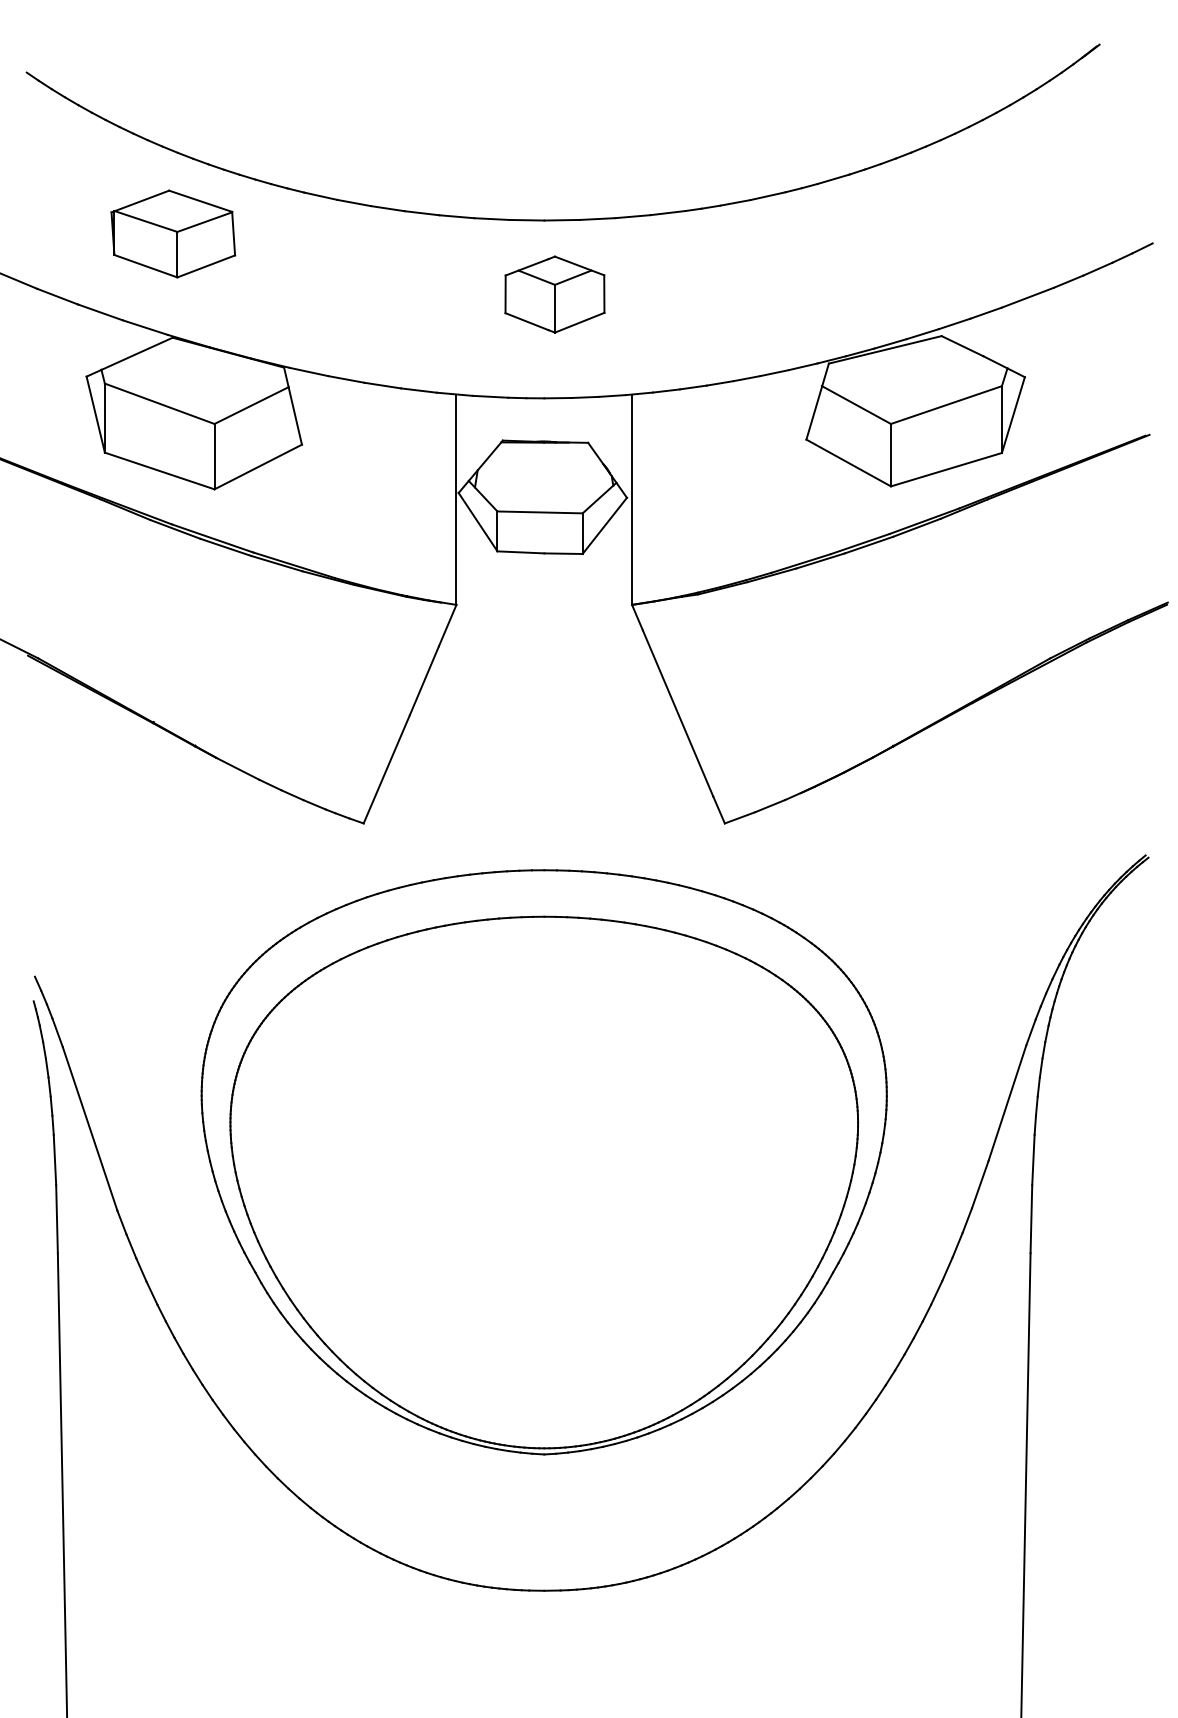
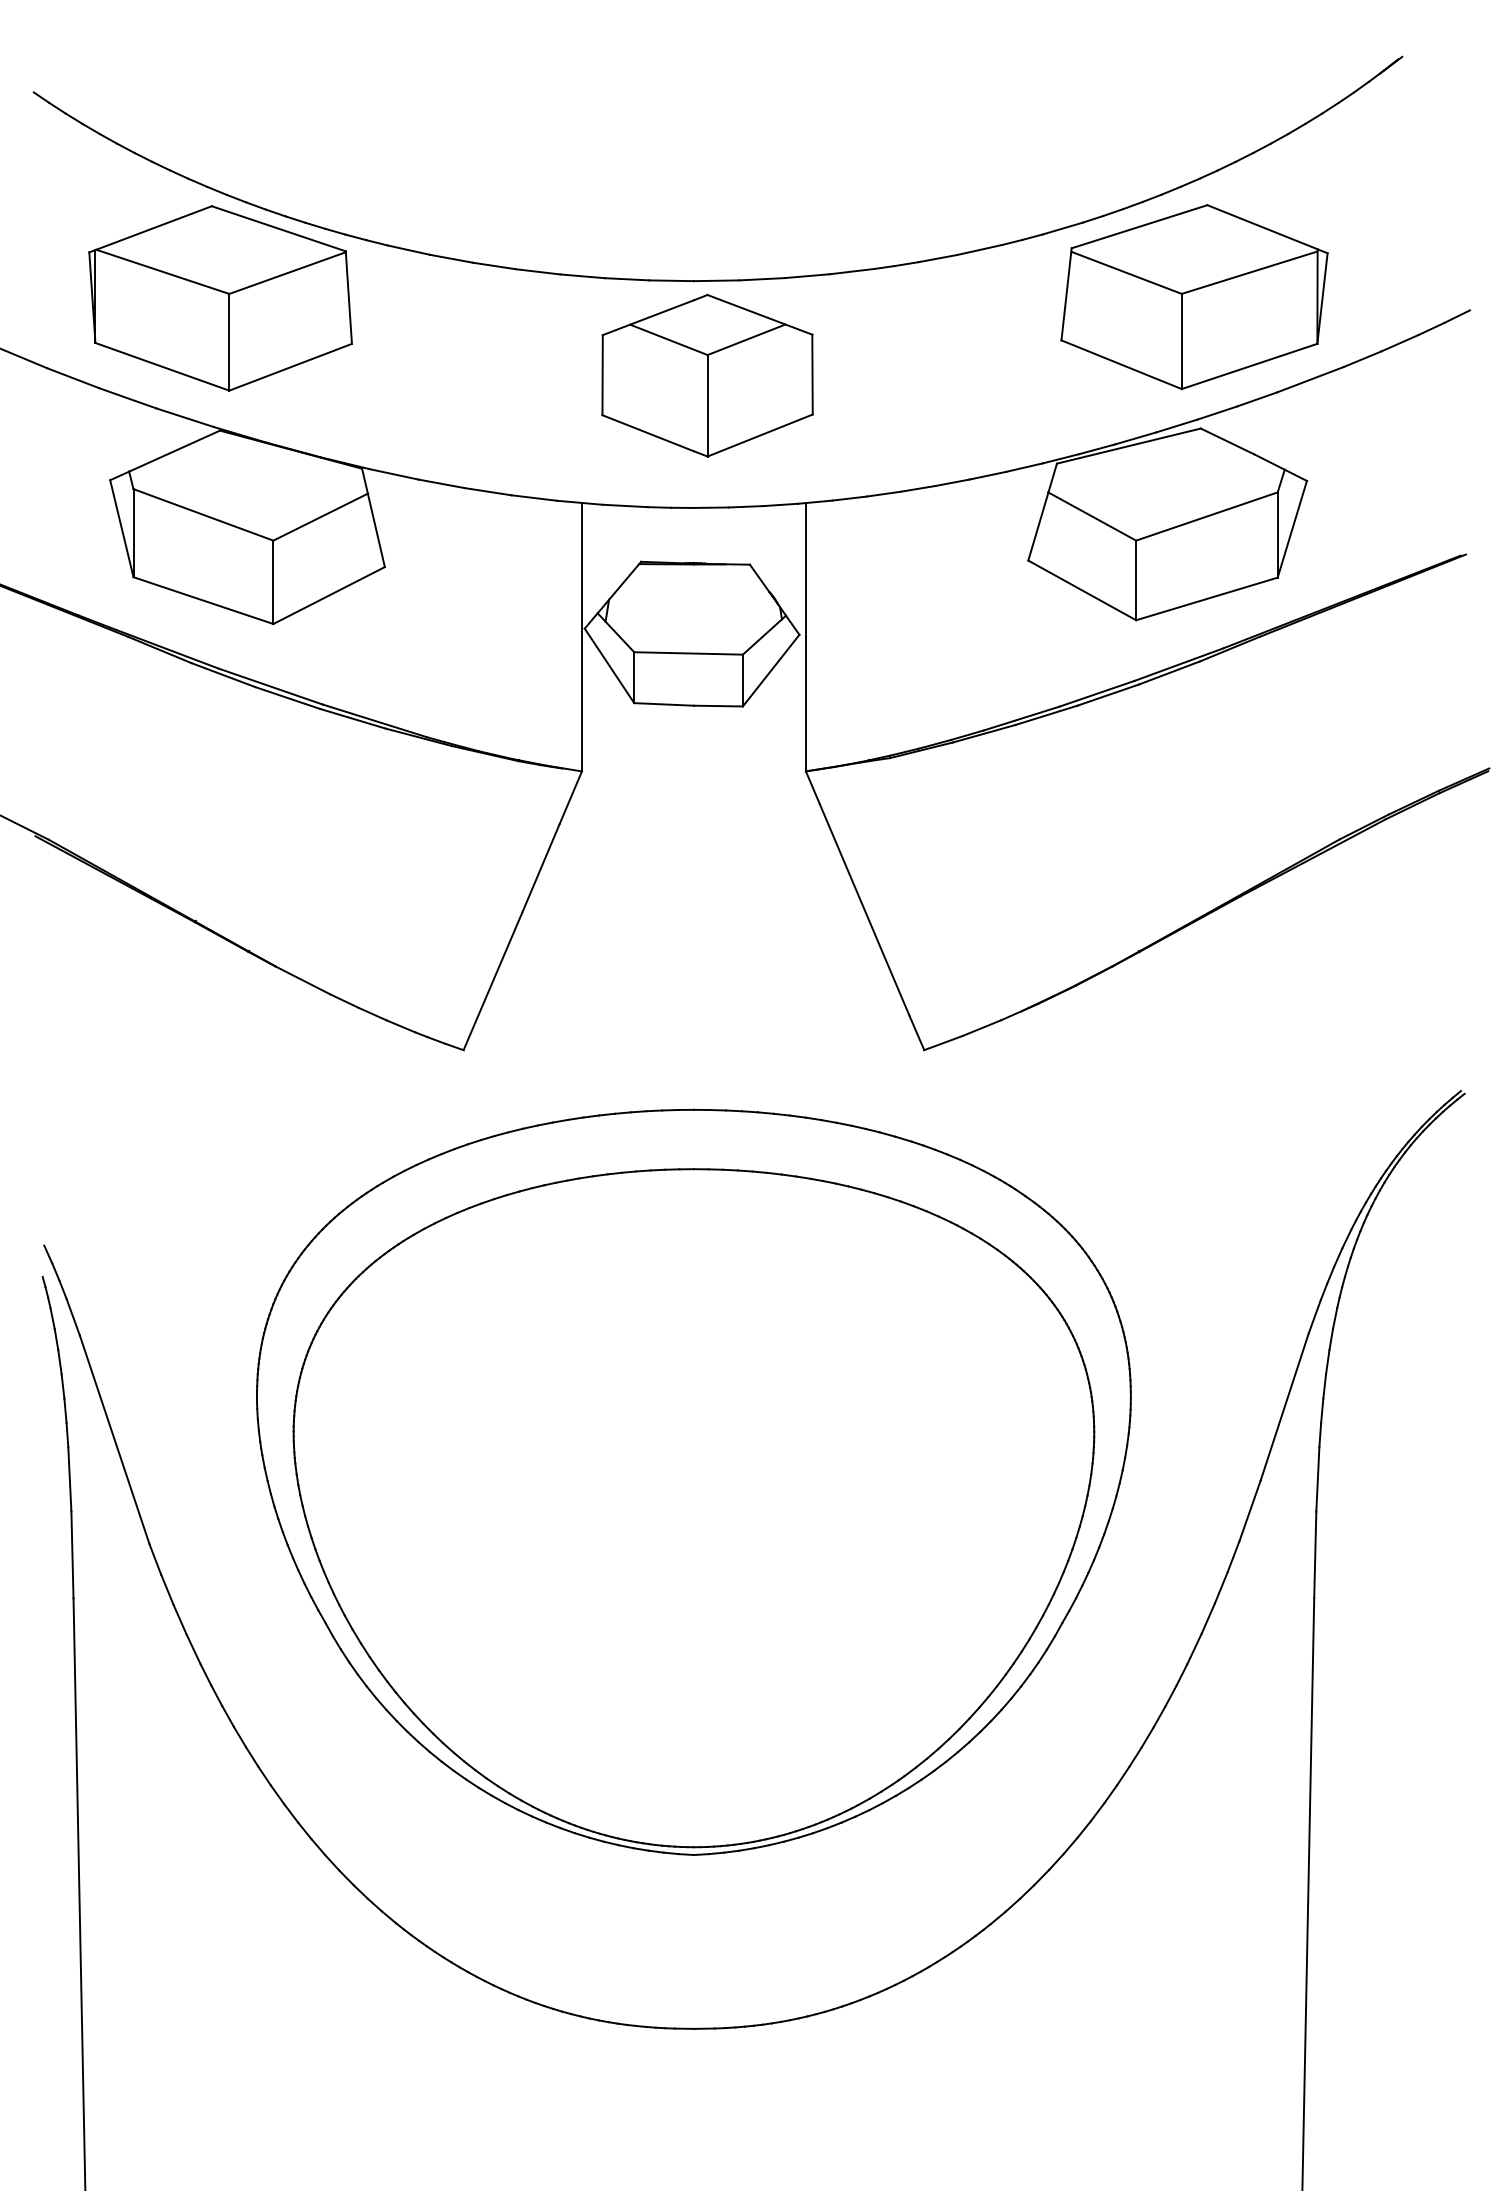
part: (173, 233) -> (221, 297), size x1.67
part: (936, 233) -> (1194, 297), added
part: (554, 294) -> (706, 375), size x1.67

